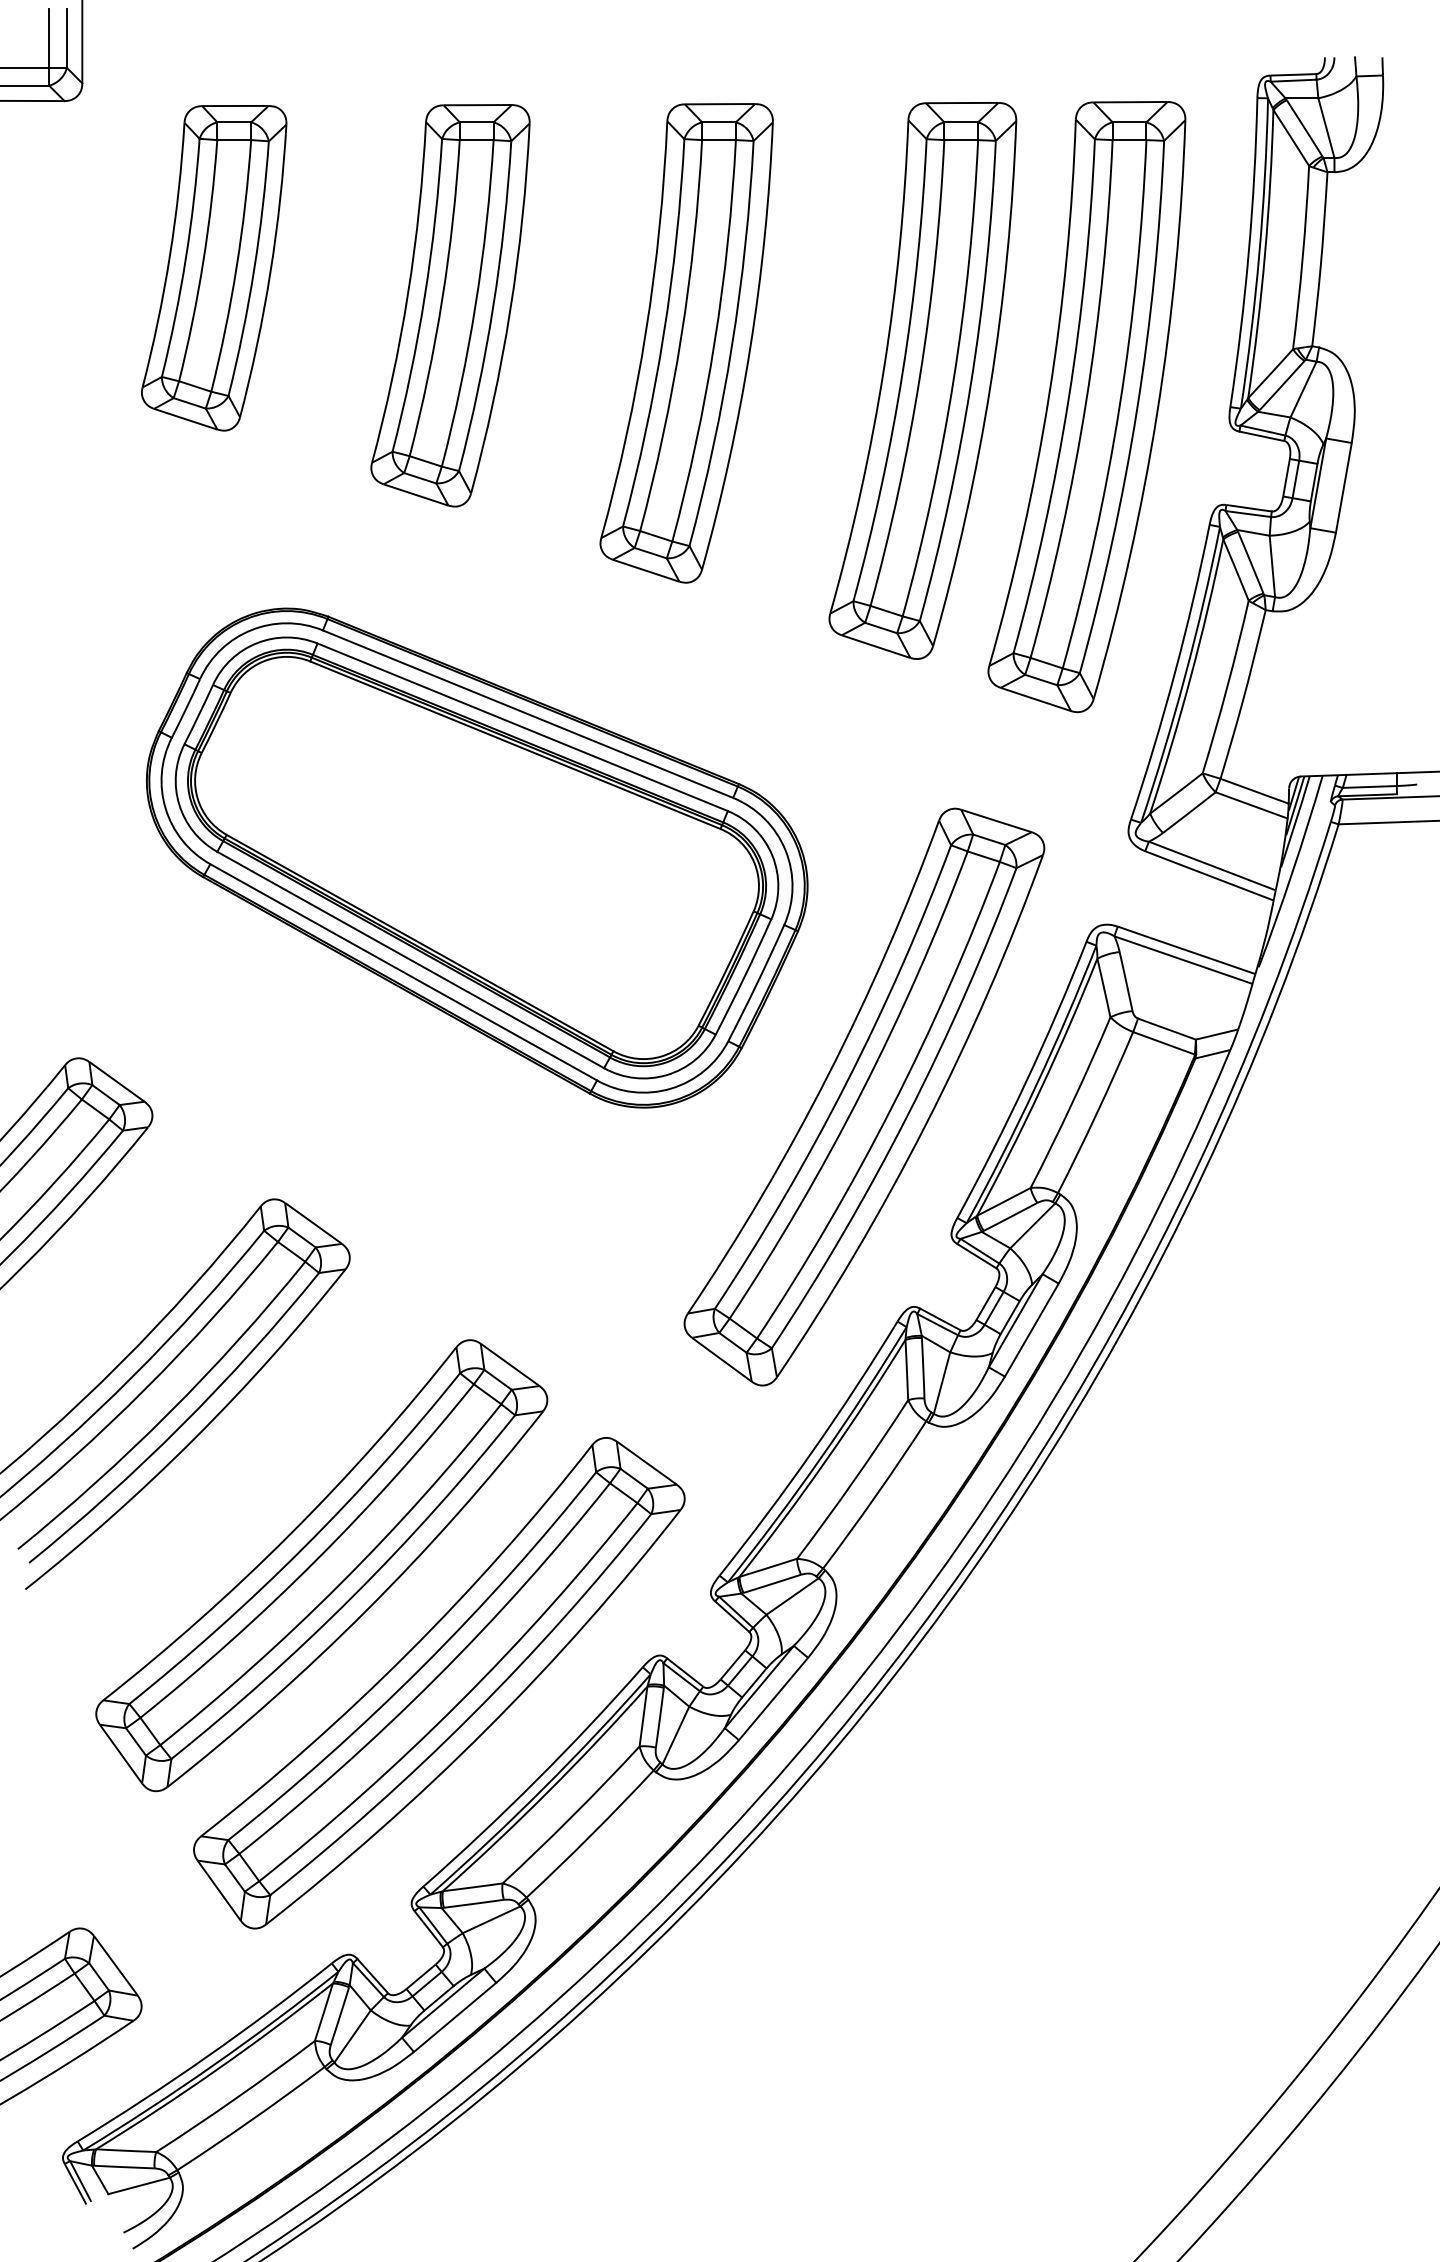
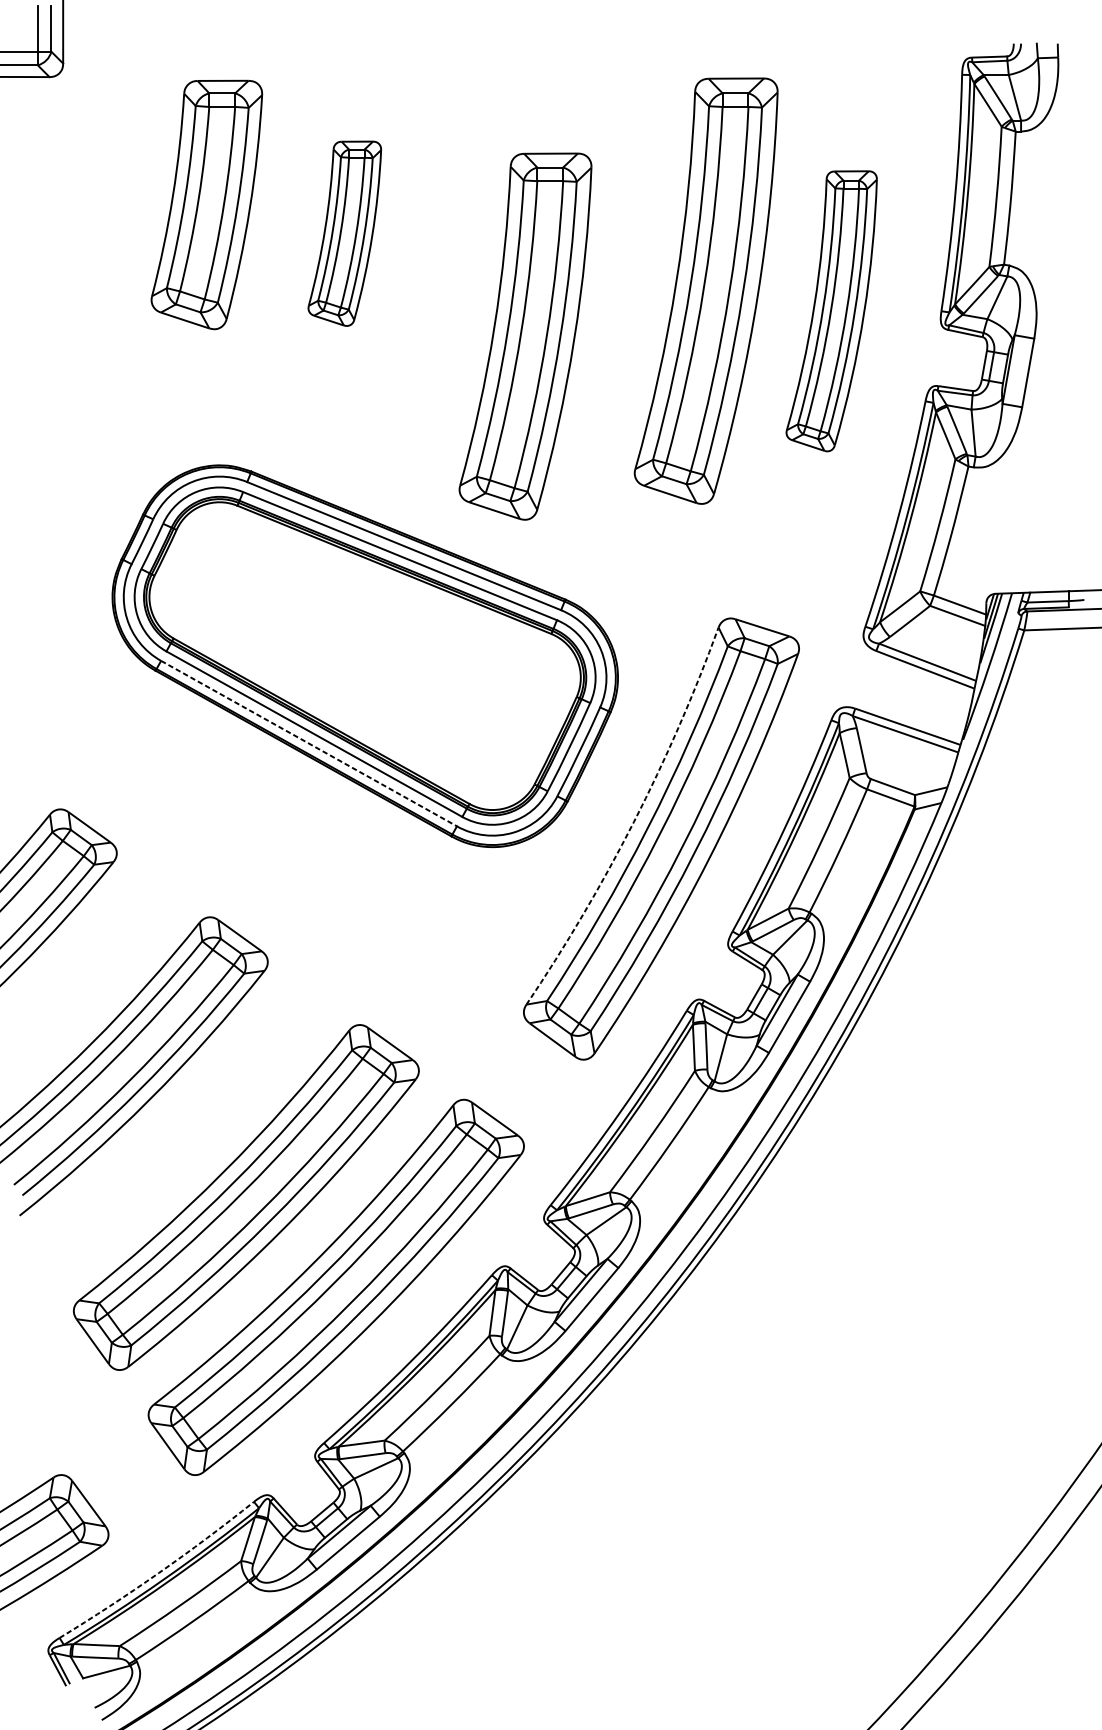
part: (214, 268) -> (207, 205), moved
part: (450, 305) -> (344, 233), size x0.6
part: (686, 343) -> (525, 336), moved
part: (1086, 407) -> (831, 311), size x0.6
line: (403, 972) -> (308, 743), solid -> dashed
arc: (828, 1074) -> (634, 821), solid -> dashed
arc: (207, 2056) -> (158, 1573), solid -> dashed

